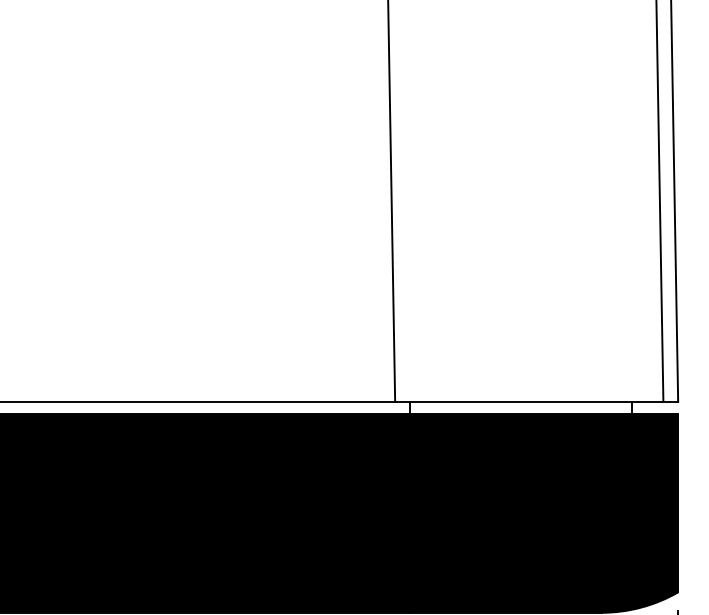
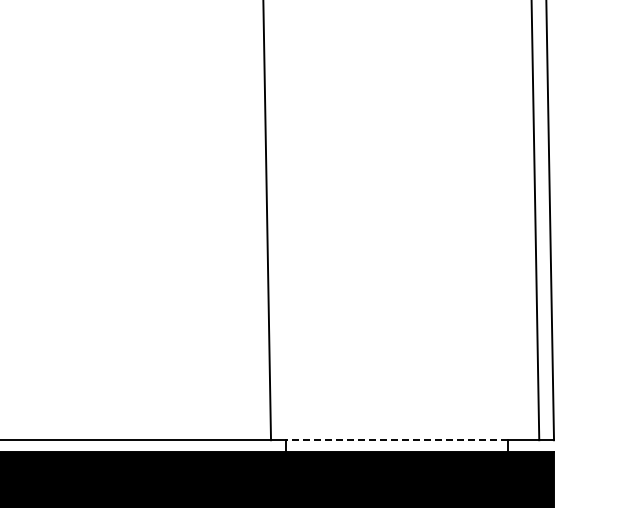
line: (520, 402) -> (396, 440), solid -> dashed

